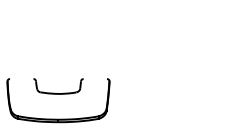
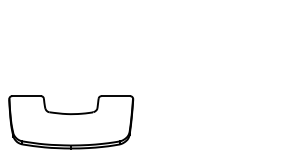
line: (21, 79) -> (26, 96), added
line: (95, 79) -> (115, 96), added

